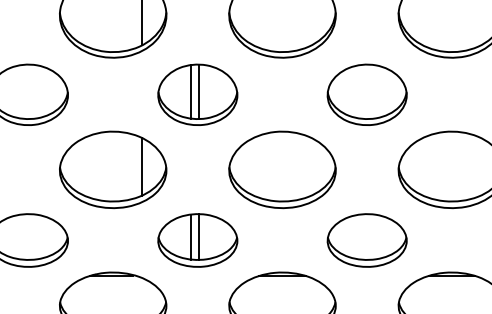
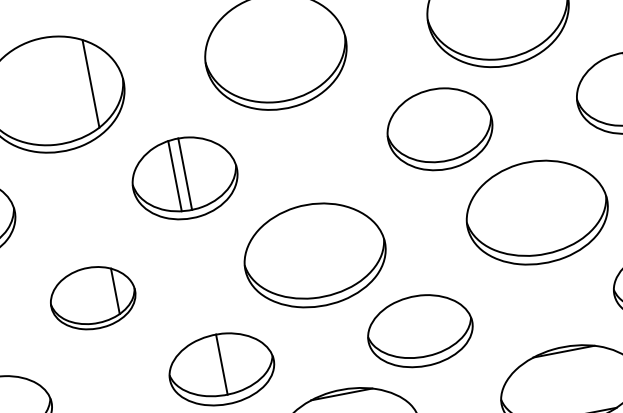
part: (366, 94) -> (438, 128), moved
part: (113, 169) -> (93, 297), size x0.6
line: (190, 236) -> (211, 365), removed
part: (366, 240) -> (419, 331), moved

